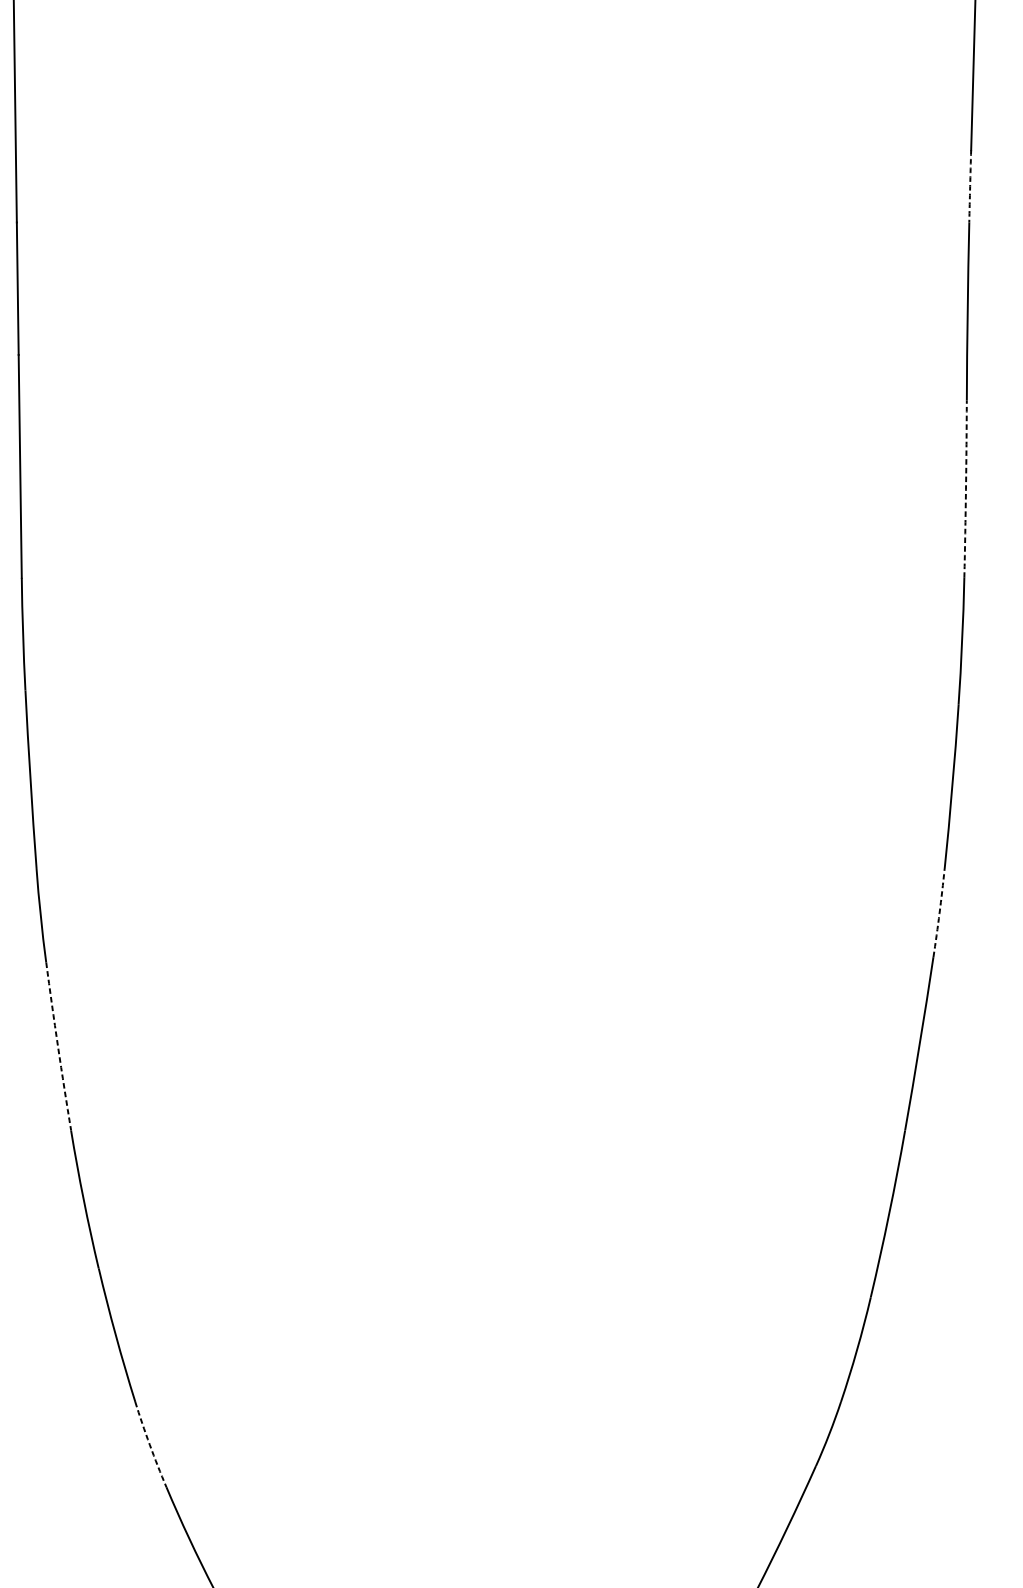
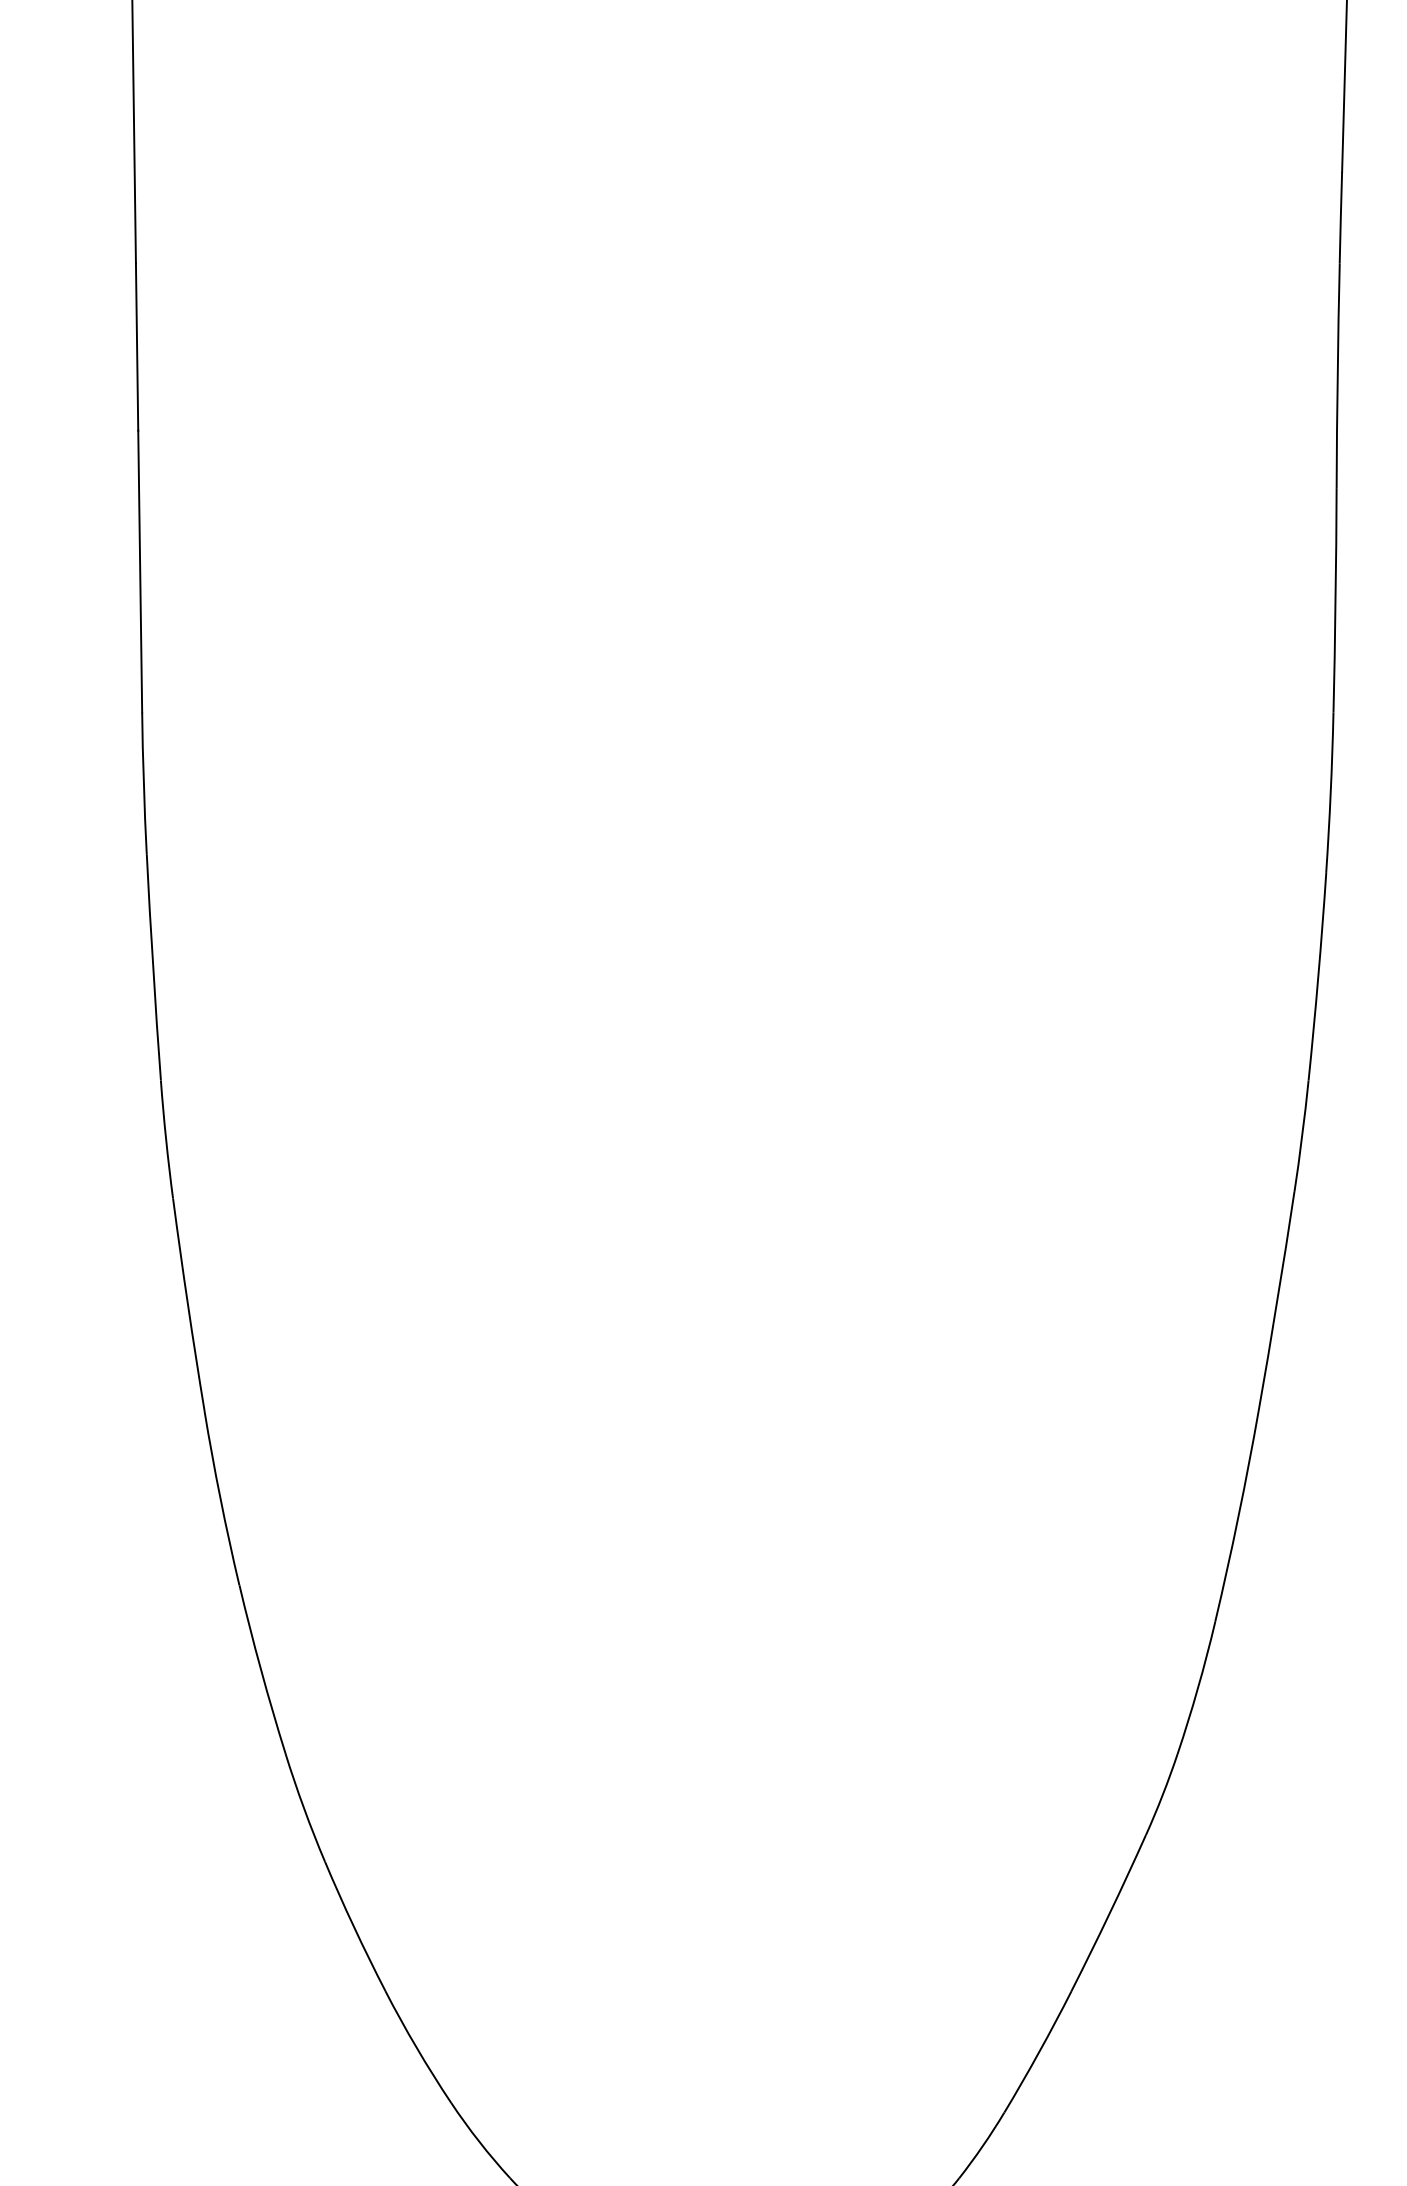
arc: (969, 186) -> (1340, 217), dashed -> solid
arc: (965, 489) -> (1335, 600), dashed -> solid
arc: (939, 913) -> (1302, 1136), dashed -> solid
arc: (58, 1046) -> (188, 1304), dashed -> solid
arc: (150, 1445) -> (304, 1808), dashed -> solid

